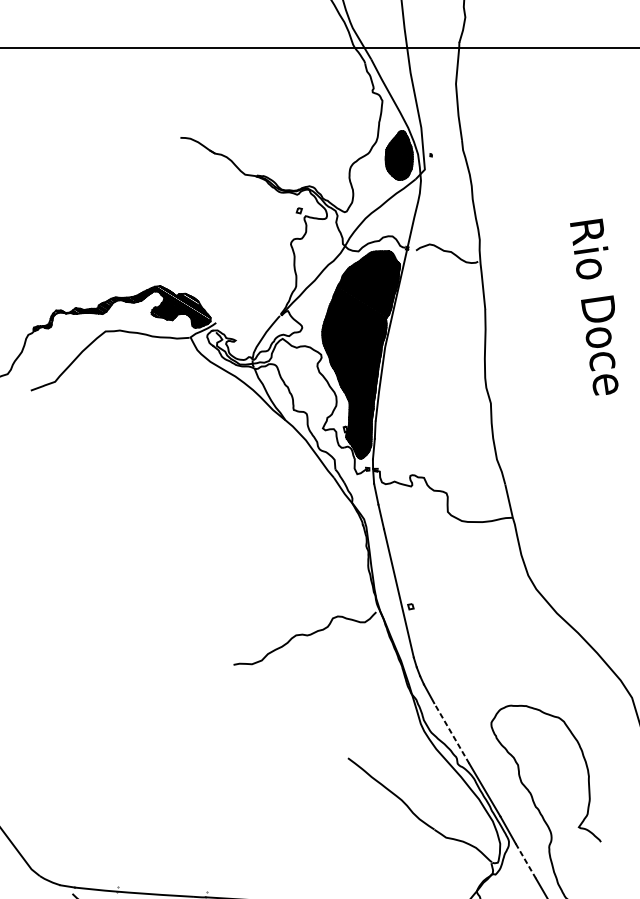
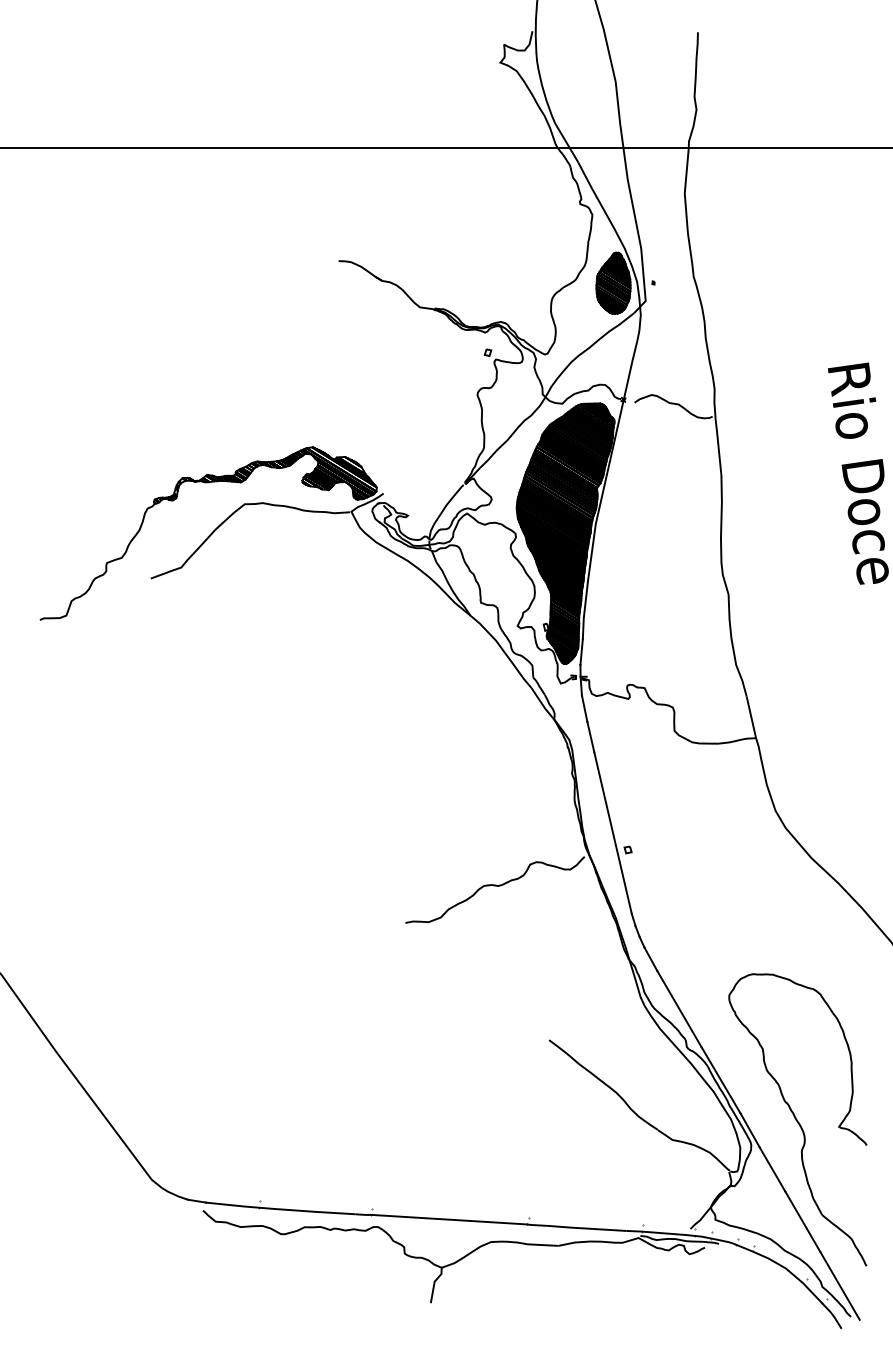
line: (451, 733) -> (679, 1009), dashed -> solid
line: (525, 861) -> (772, 1169), dashed -> solid

